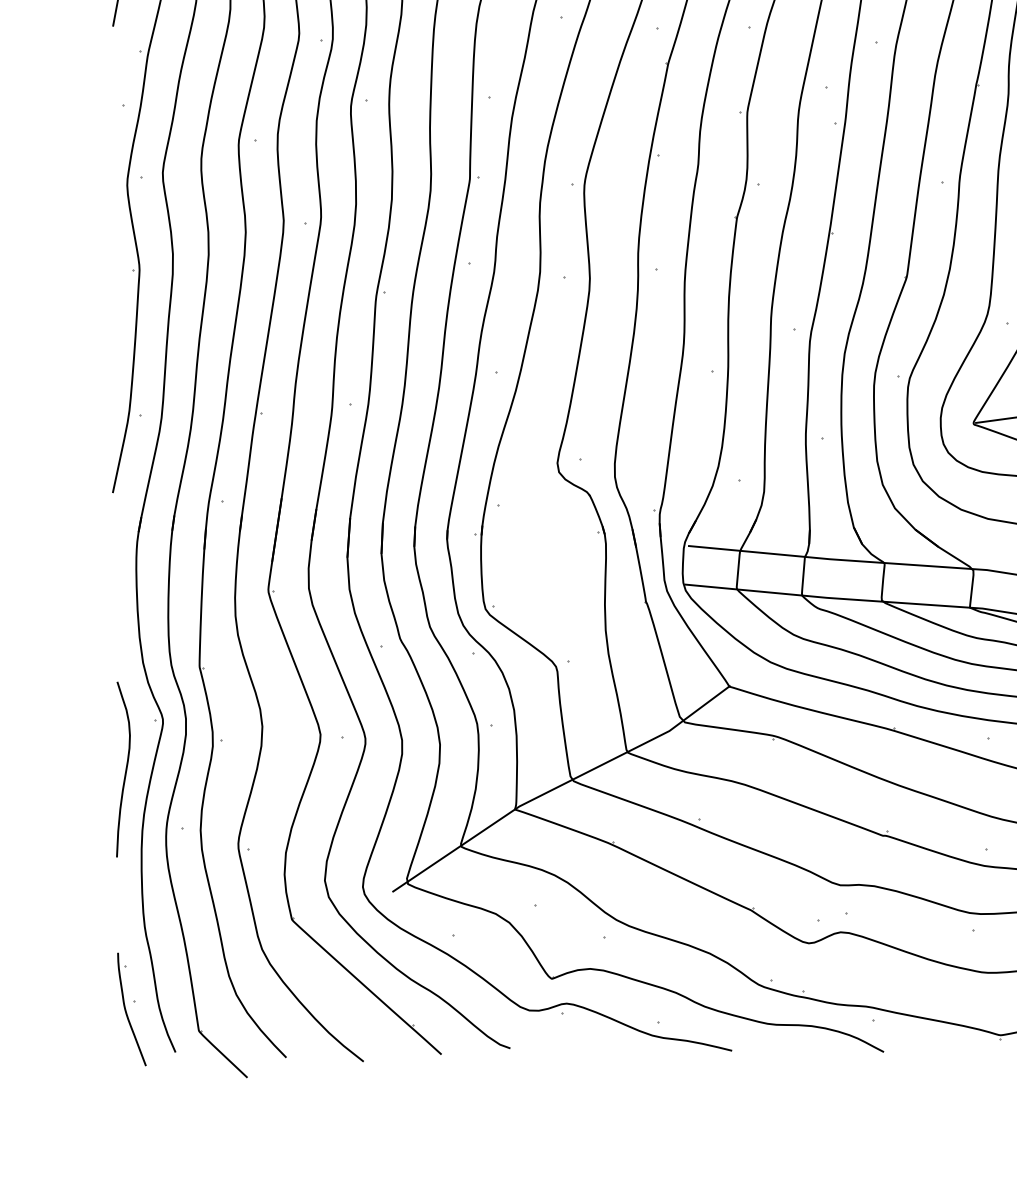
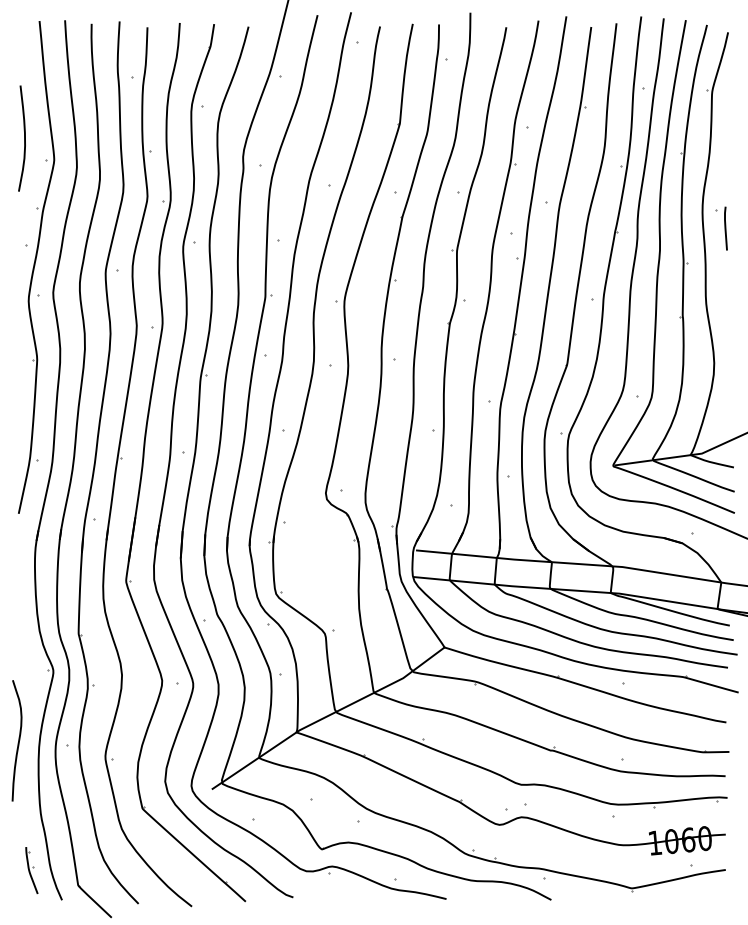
curve: (125, 769) -> (18, 740), moved
part: (131, 1009) -> (31, 870), size x0.6

